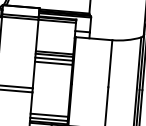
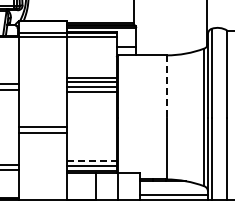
line: (110, 64) -> (166, 87), solid -> dashed
line: (49, 114) -> (92, 160), solid -> dashed

